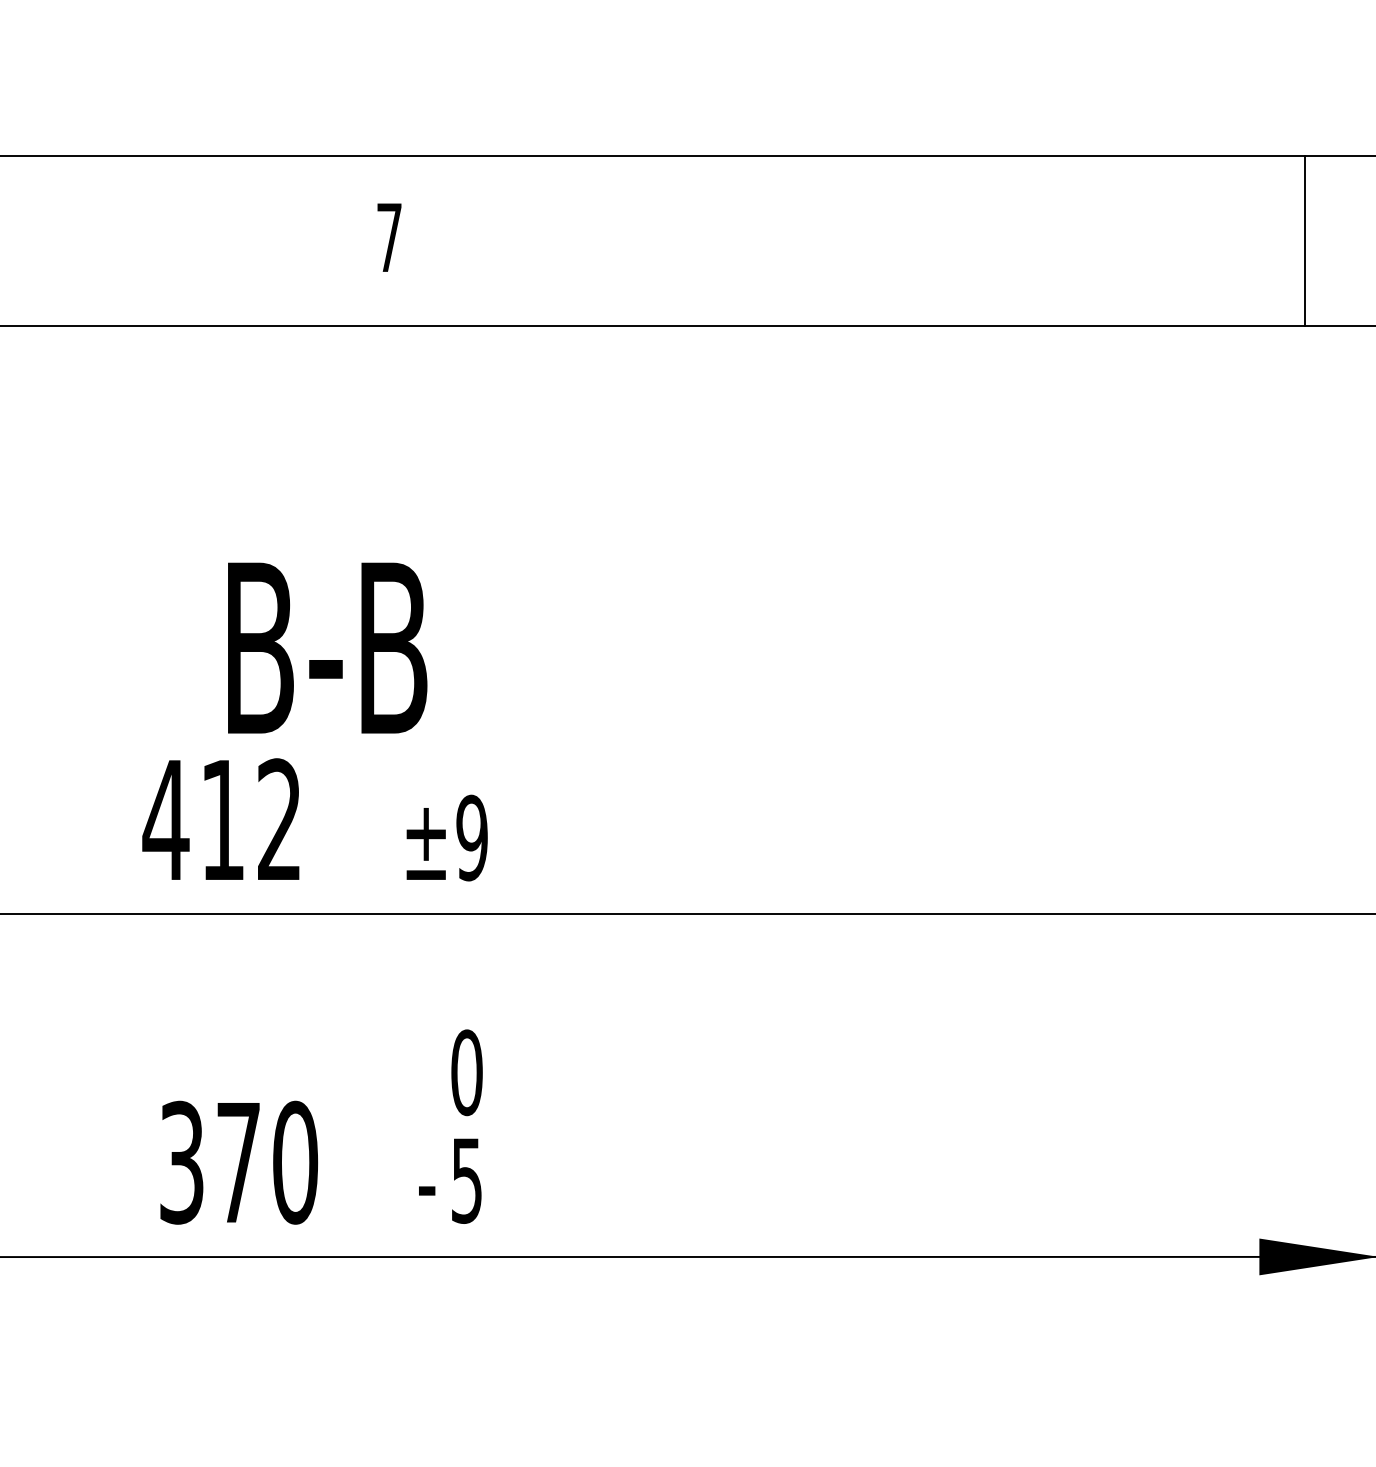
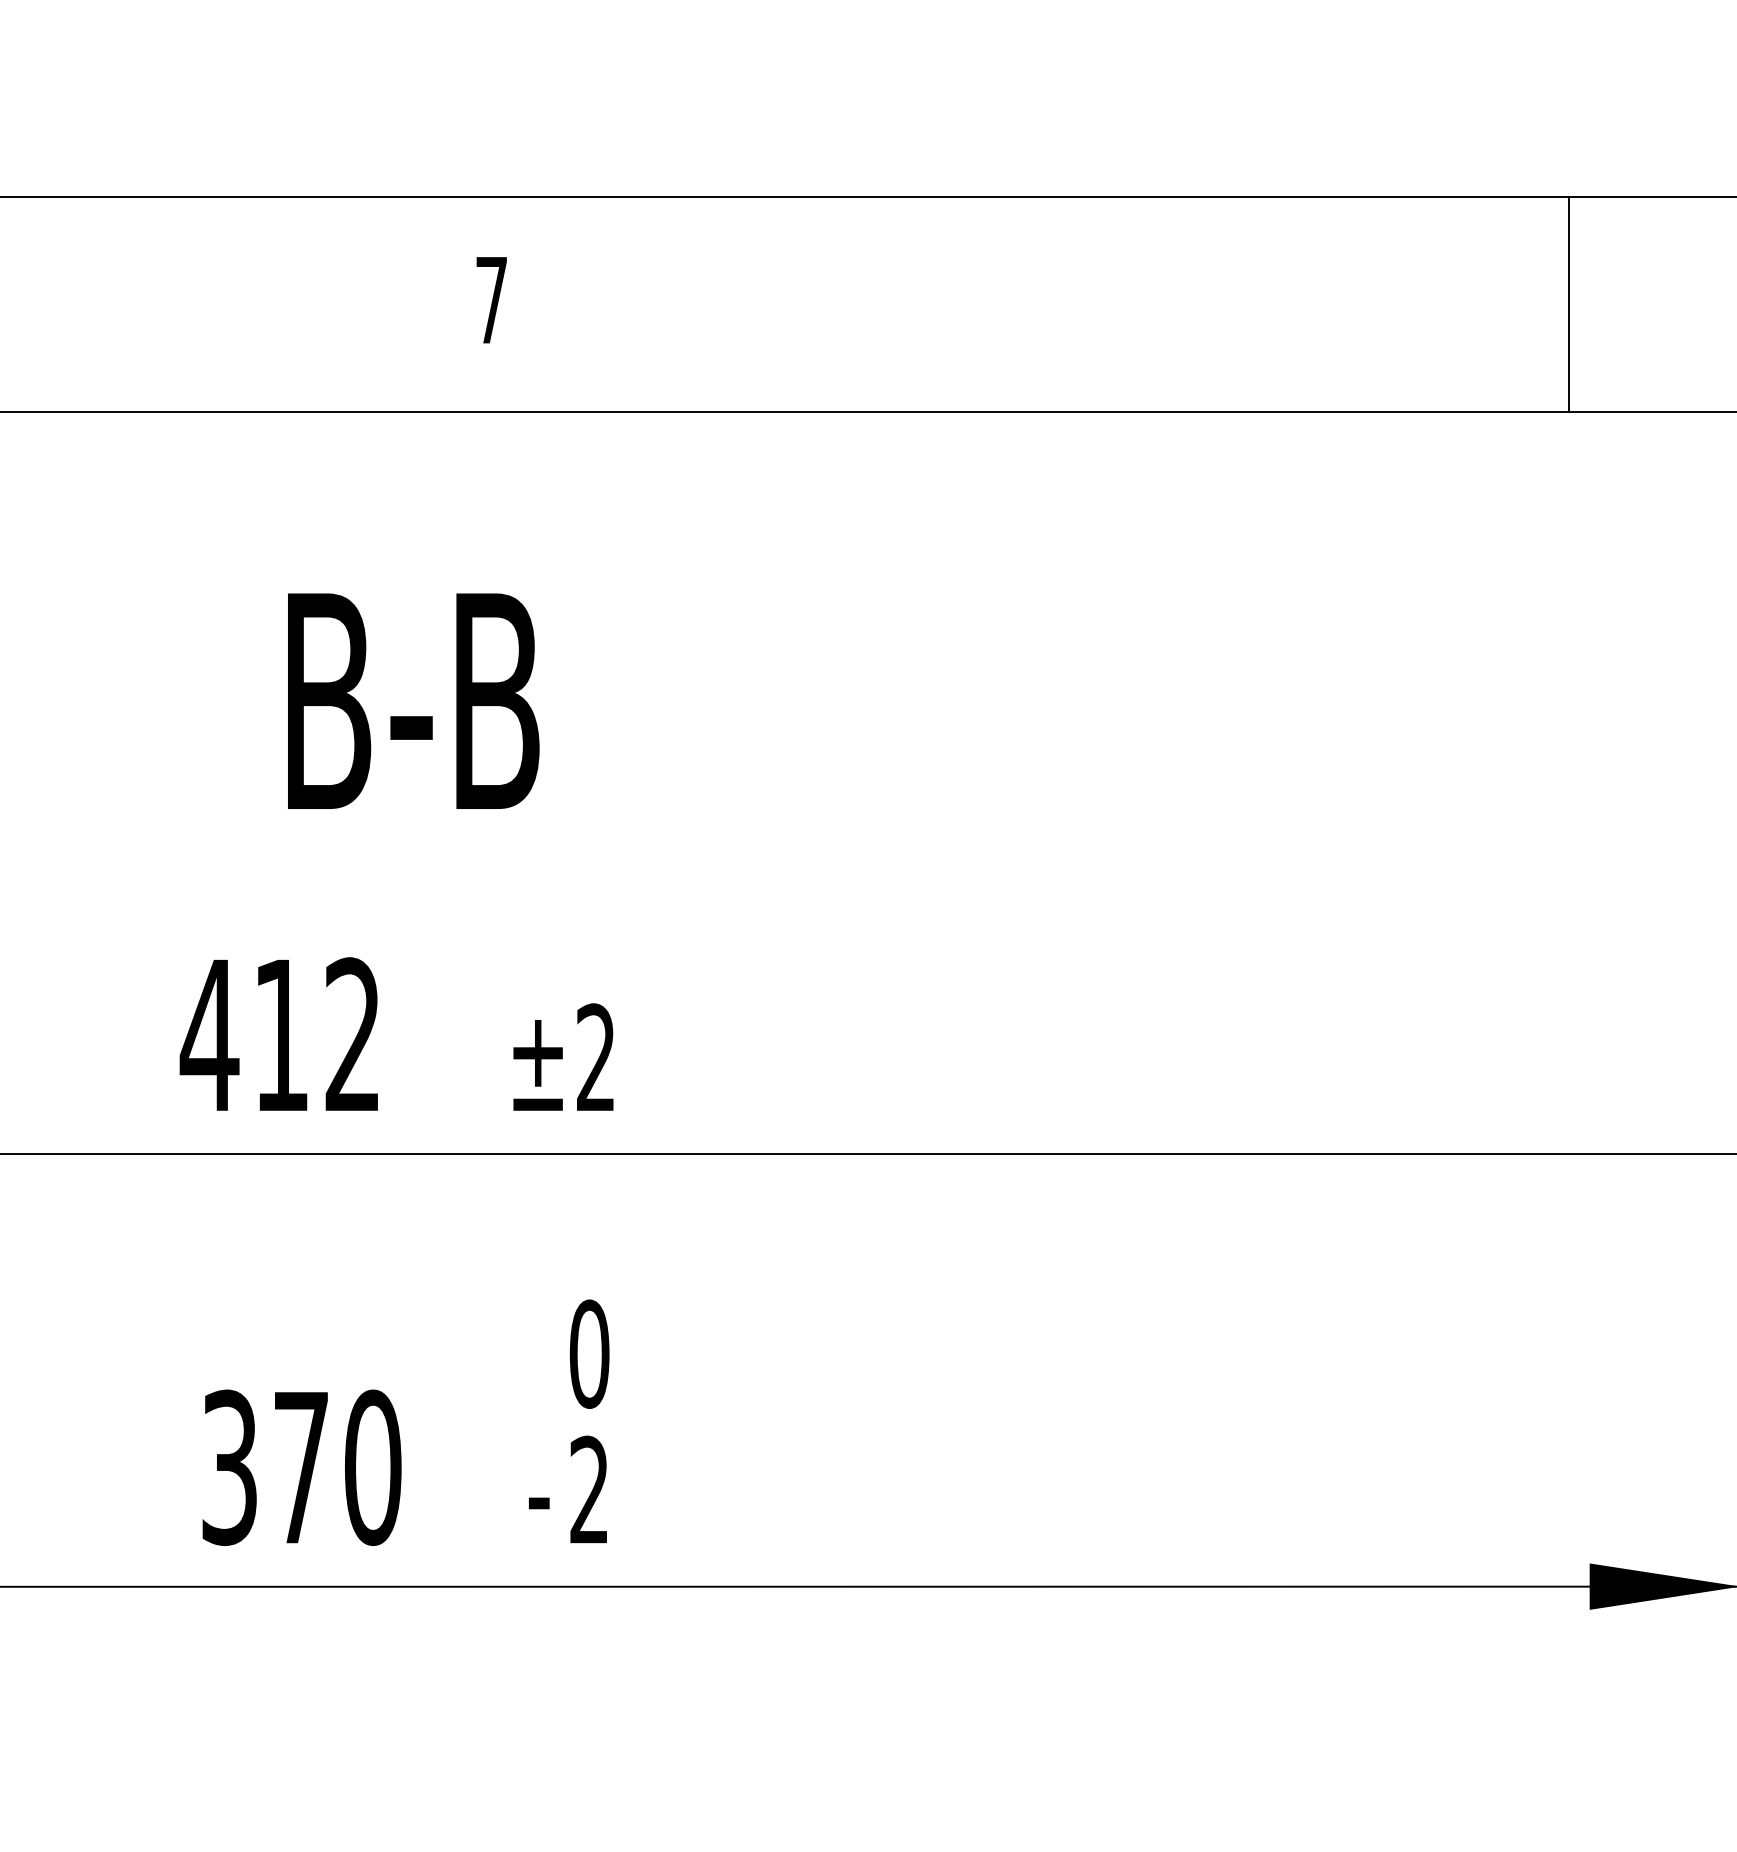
line: (1305, 241) -> (1568, 304), moved
text: (327, 647) -> (413, 700), moved
text: (471, 837) -> (595, 1057), ±9 -> ±2
text: (466, 1180) -> (588, 1490), 5 -> 2

